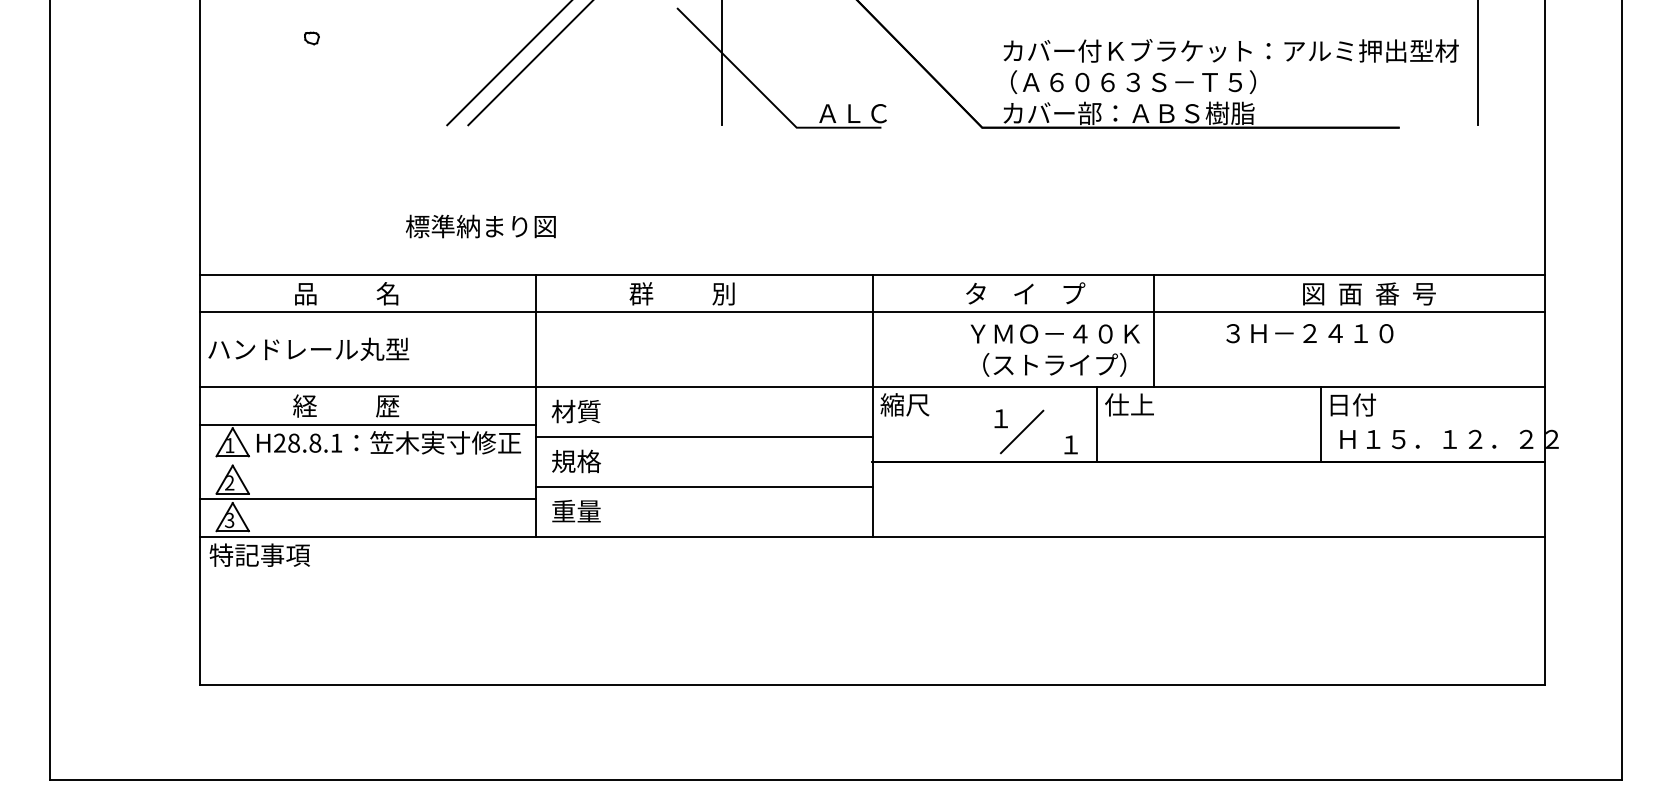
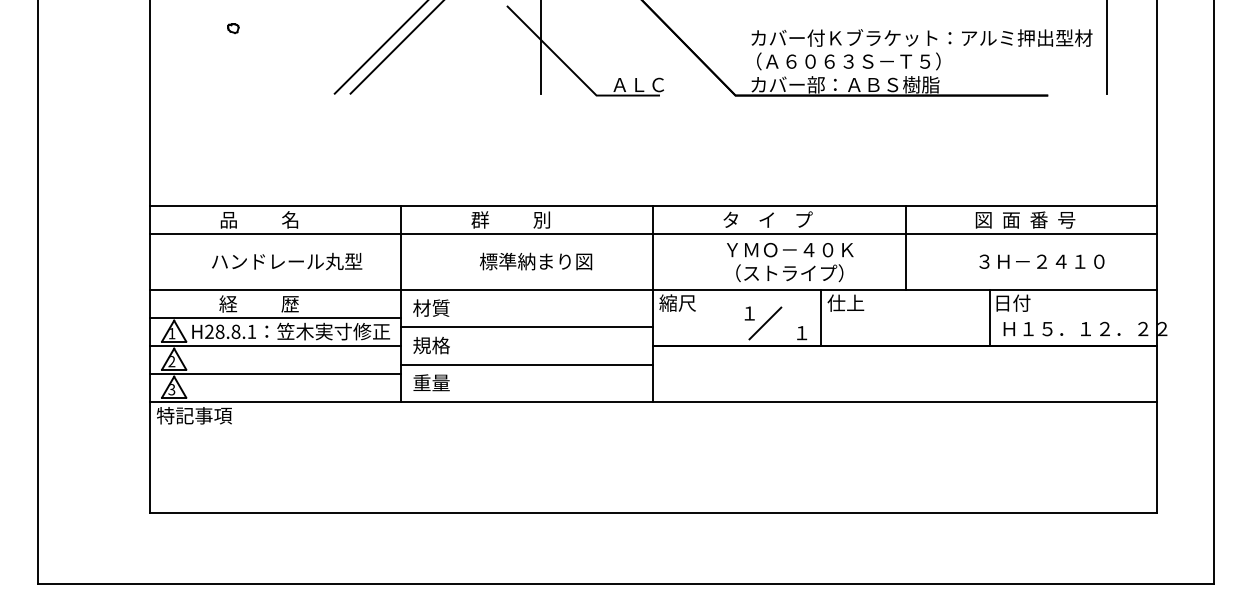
text: (480, 226) -> (535, 261), moved
line: (1154, 330) -> (905, 247), moved
text: (1309, 333) -> (1041, 261), moved
text: (309, 349) -> (287, 261), moved
line: (368, 461) -> (275, 345), added

